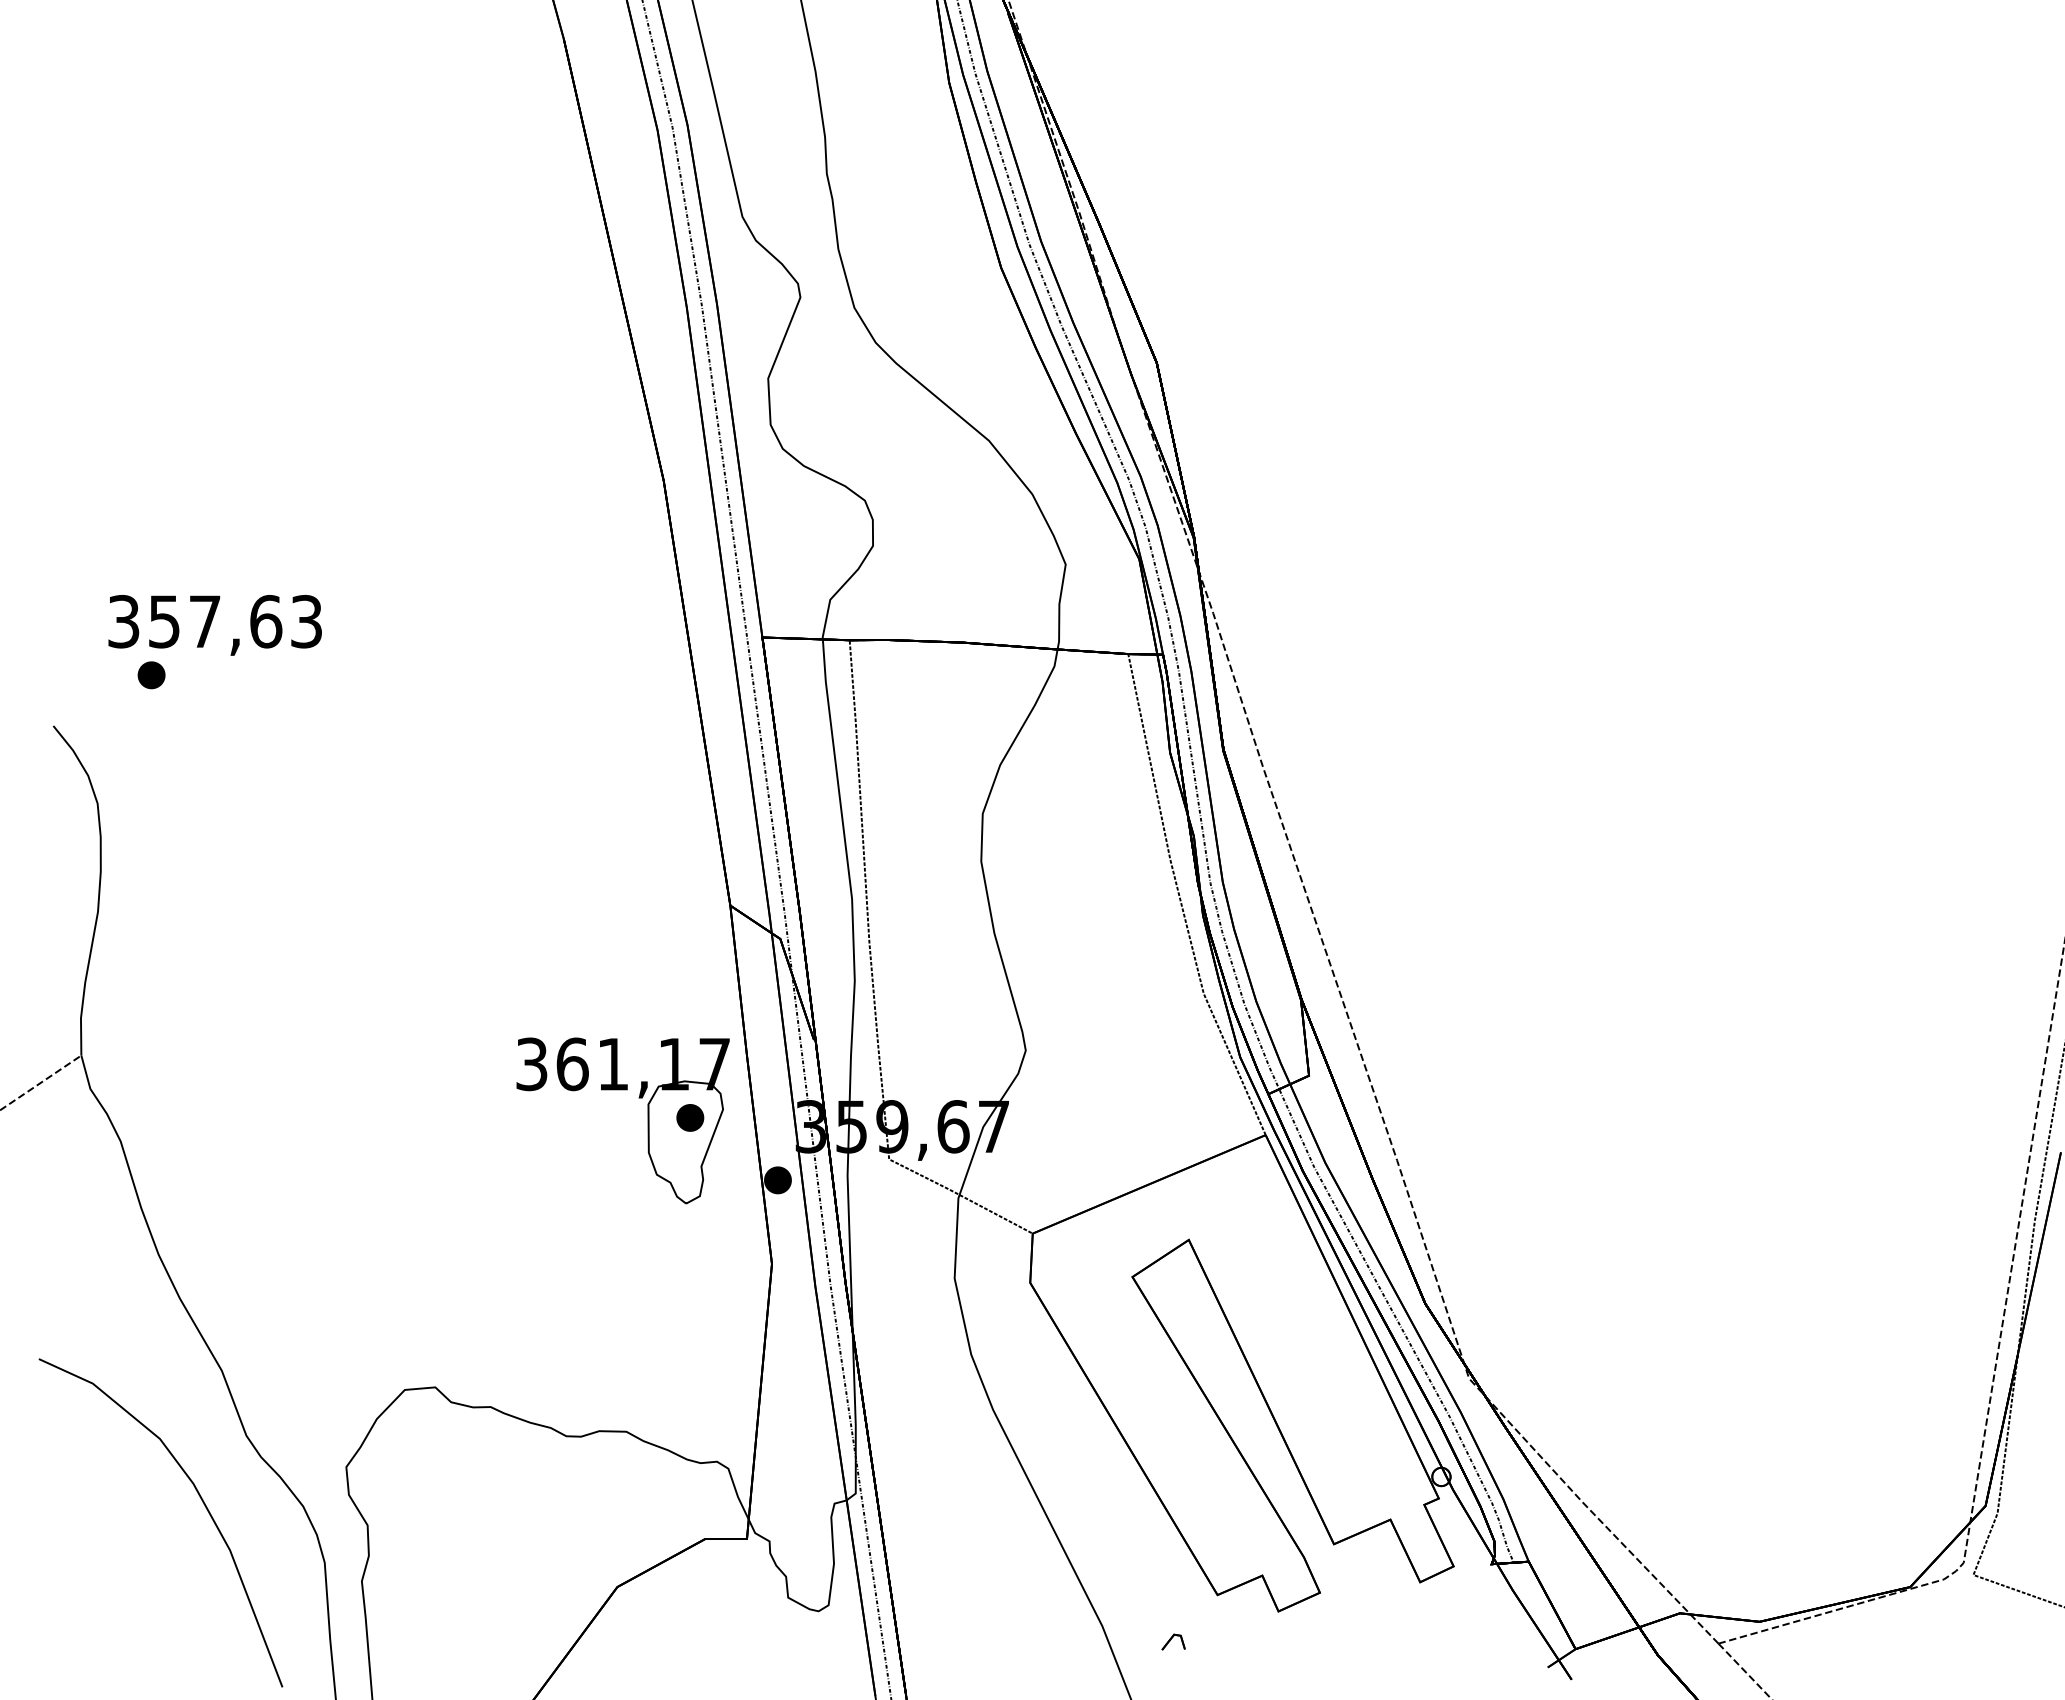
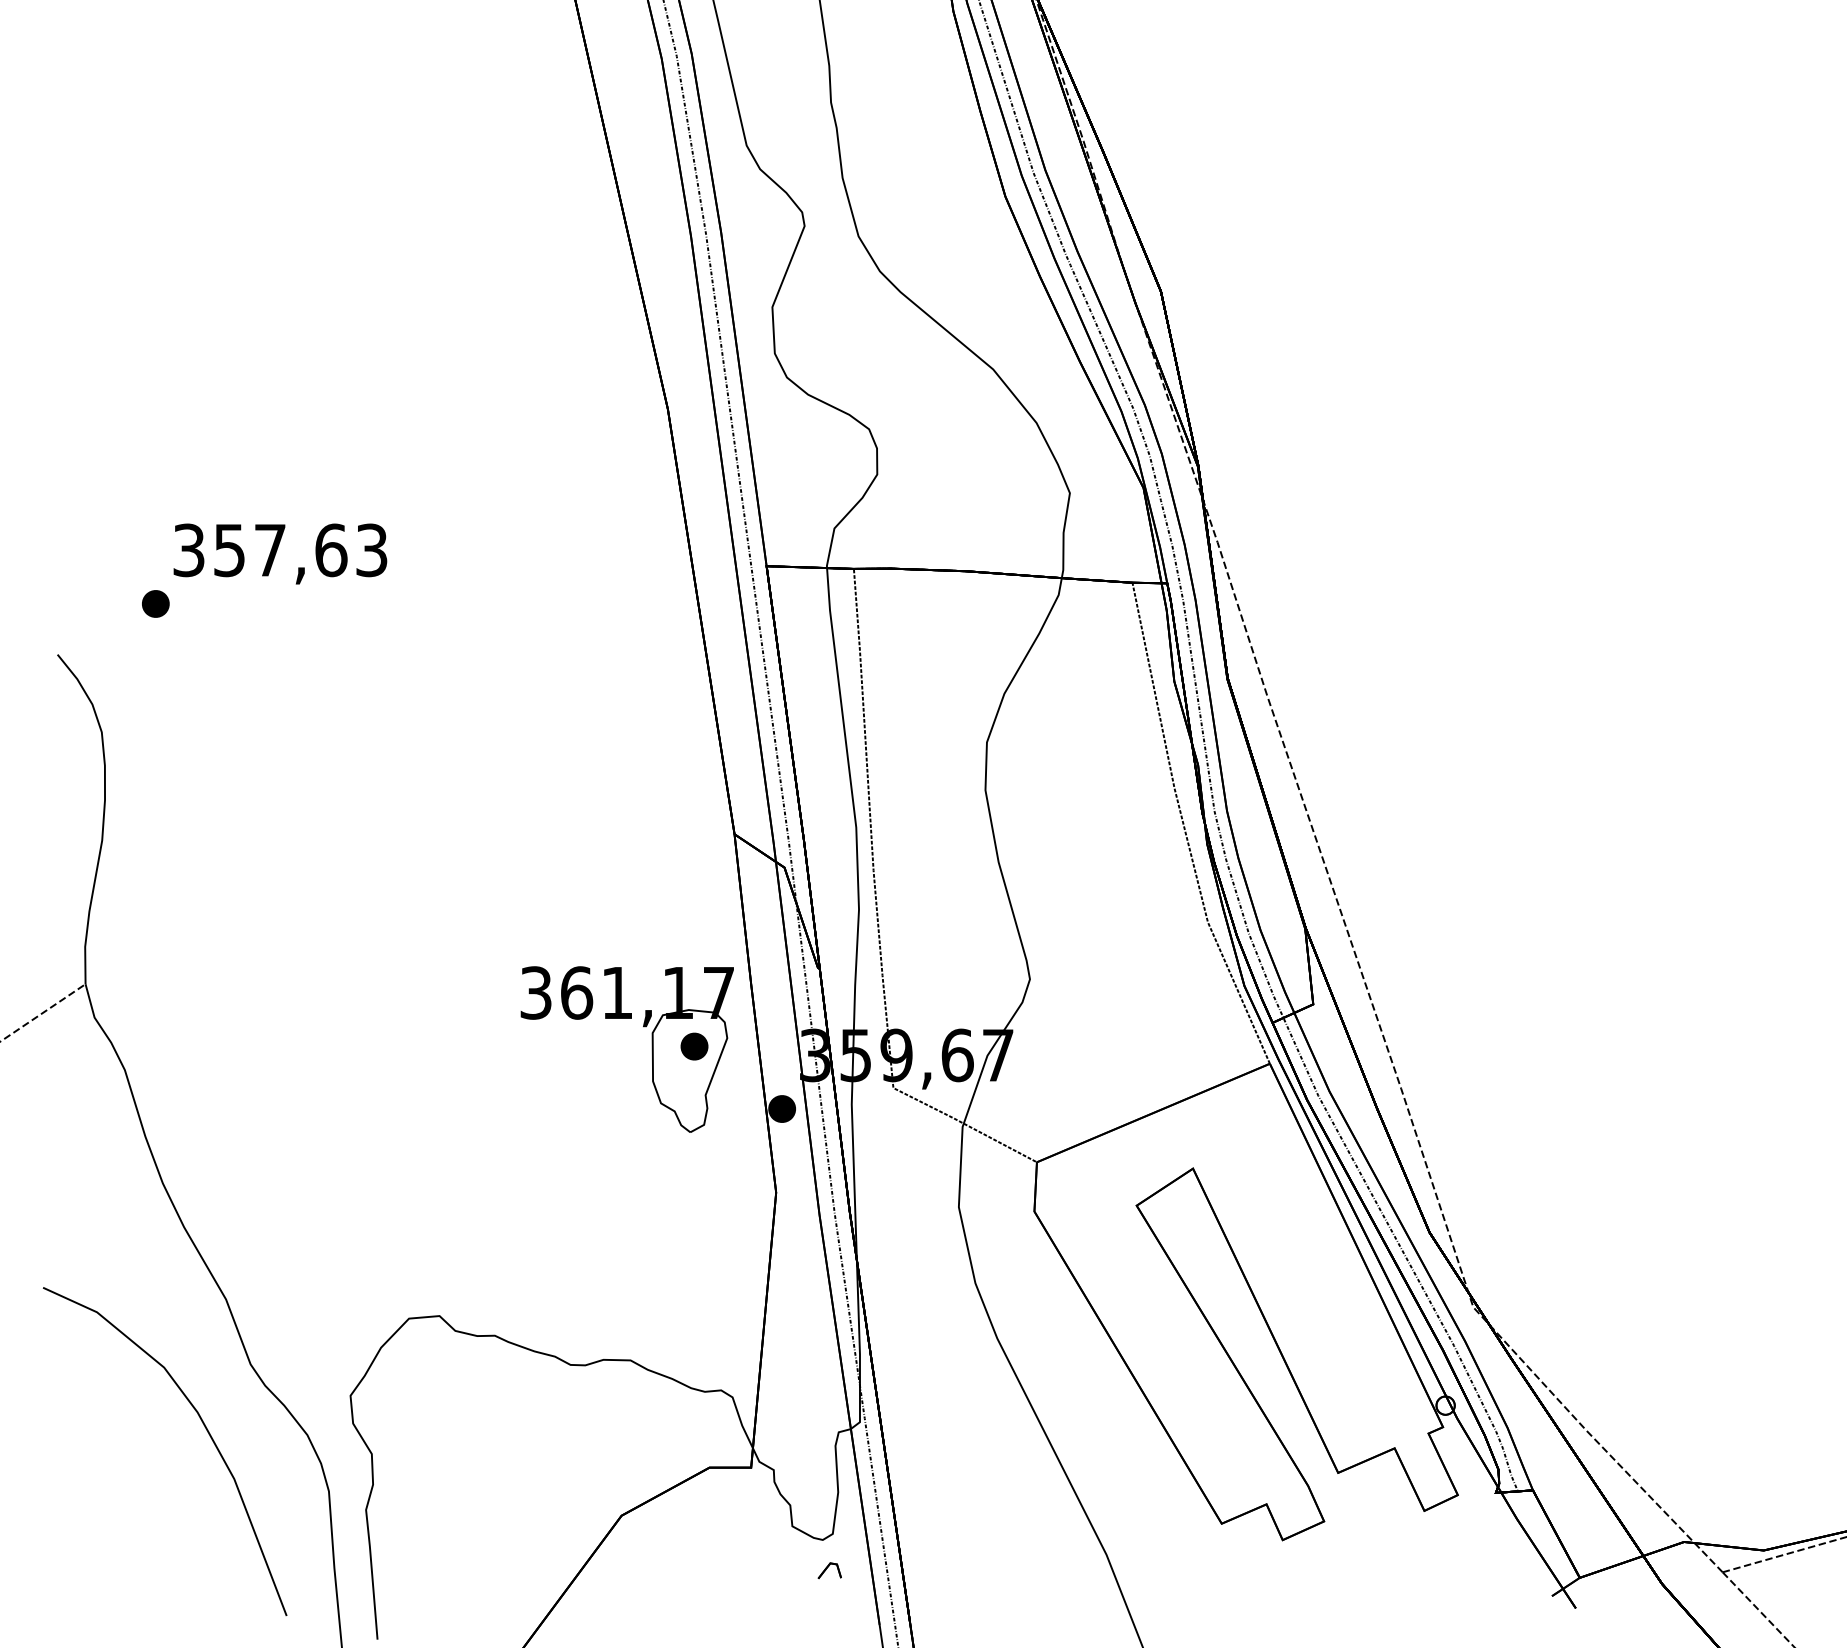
text: (214, 625) -> (279, 554), moved
part: (1173, 1641) -> (829, 1570), moved

